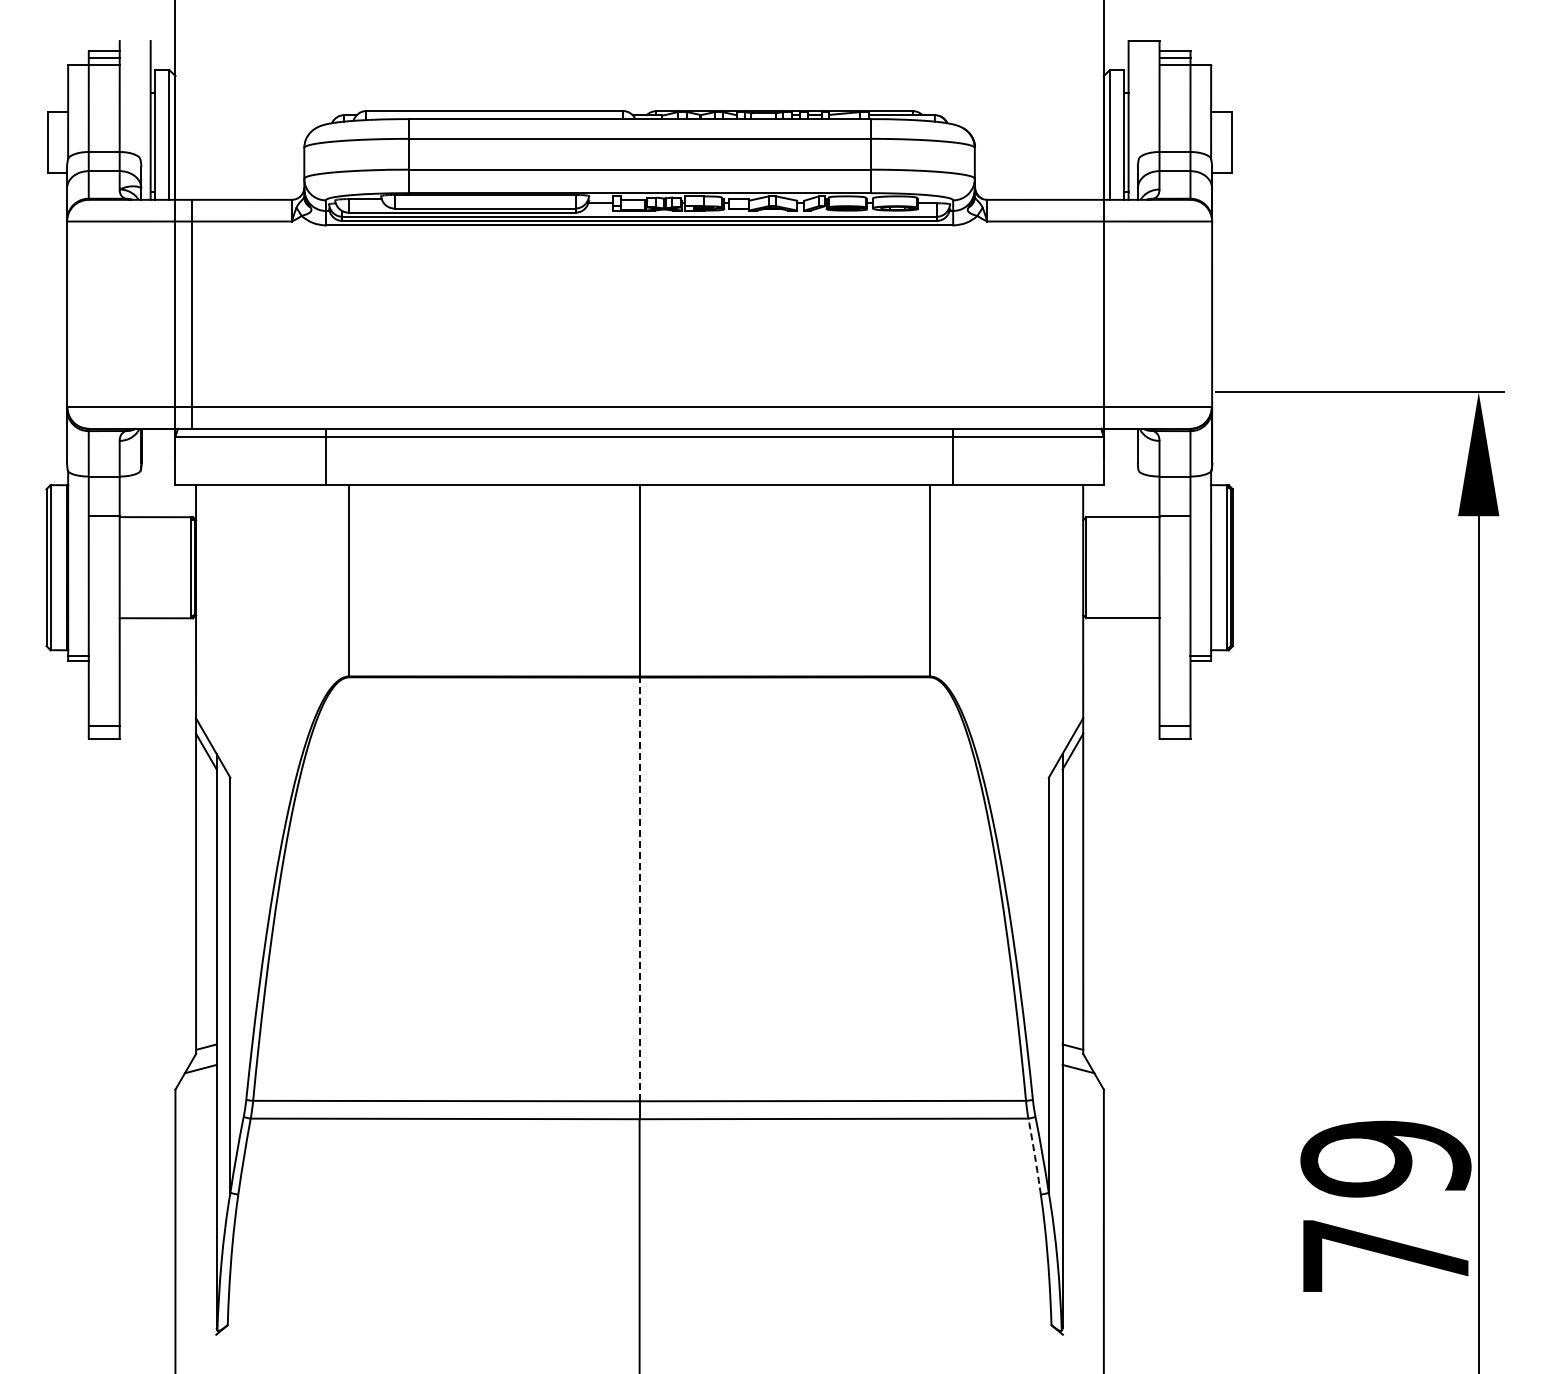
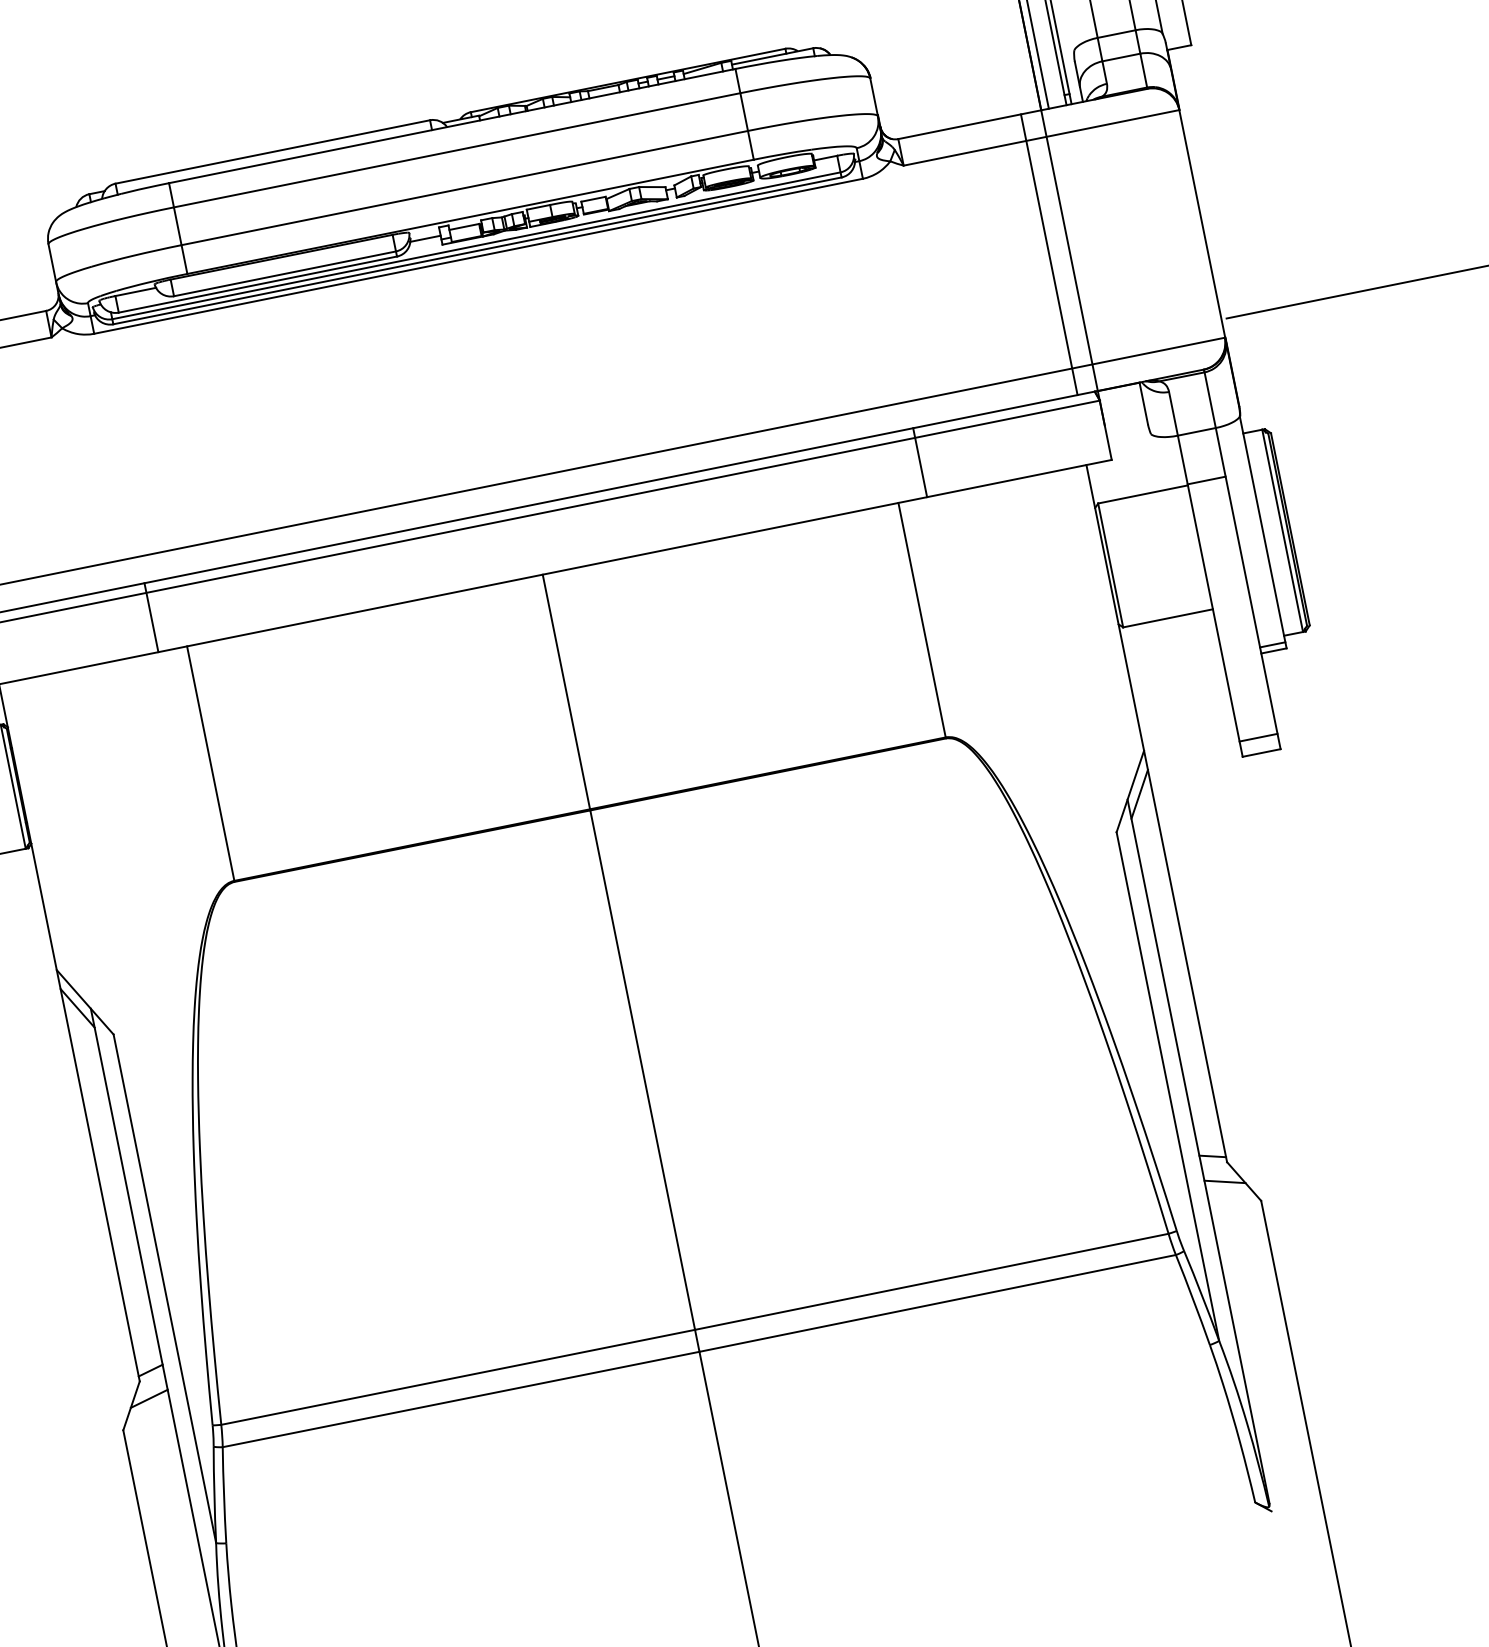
line: (1087, 313) -> (1049, 253), added
line: (639, 889) -> (642, 1070), dashed -> solid
arc: (1035, 1156) -> (1193, 1299), dashed -> solid

